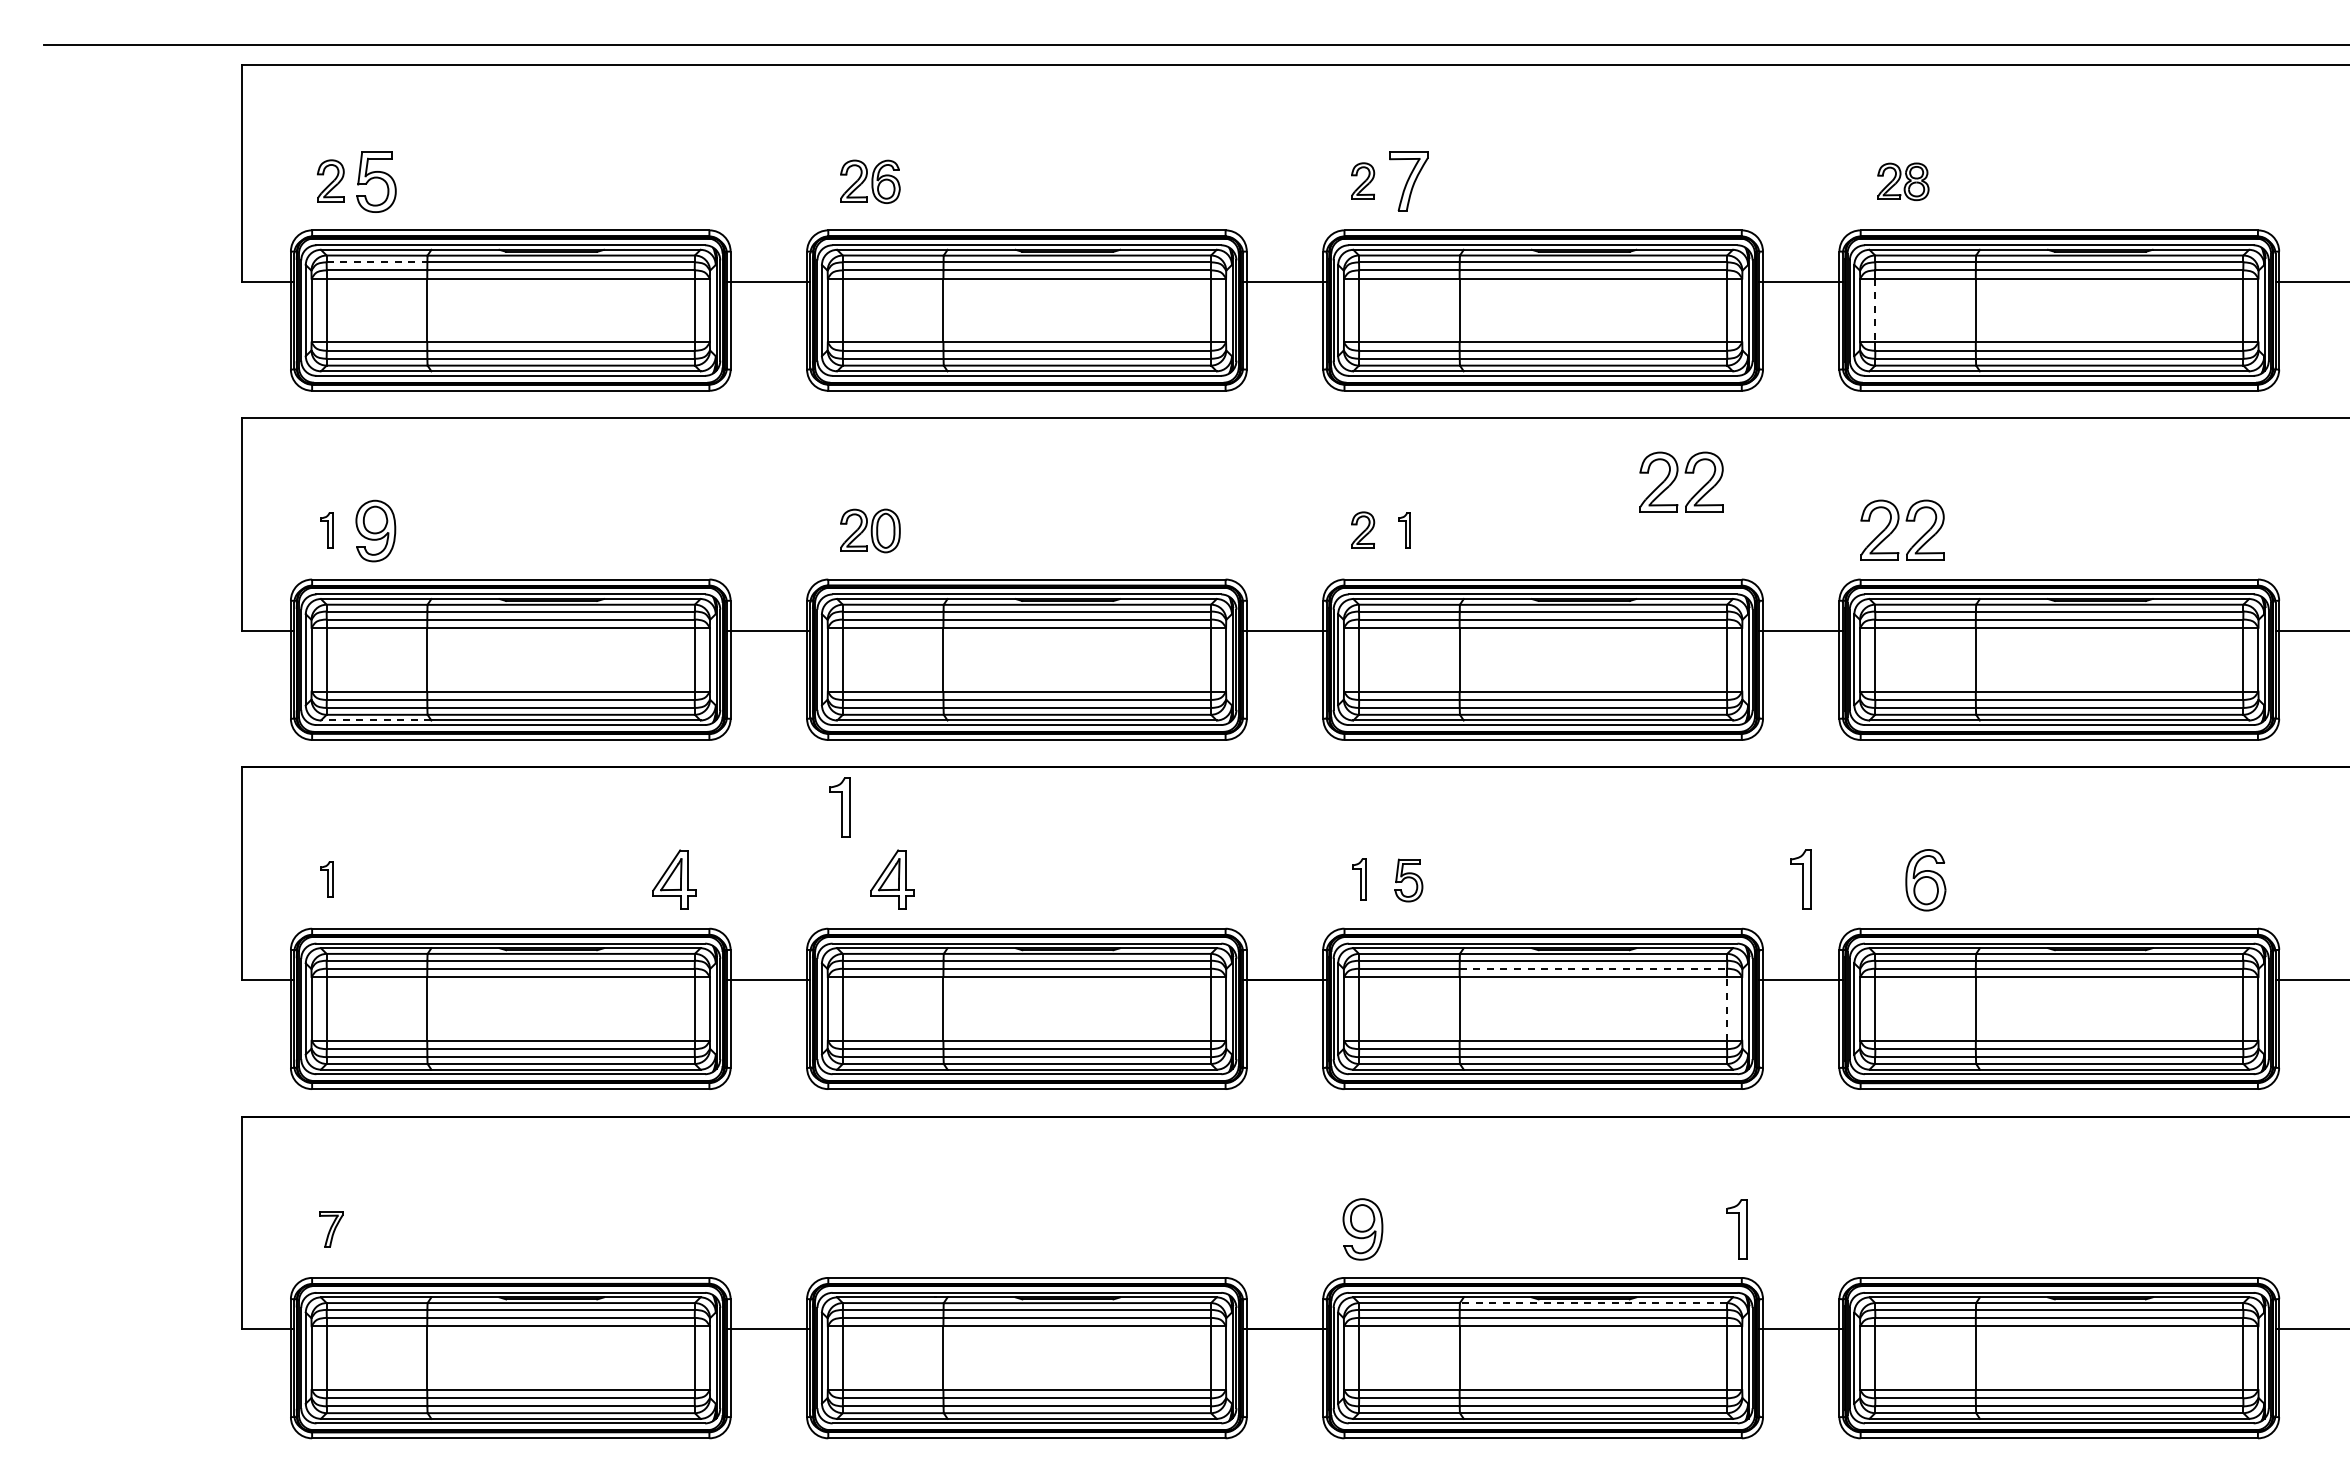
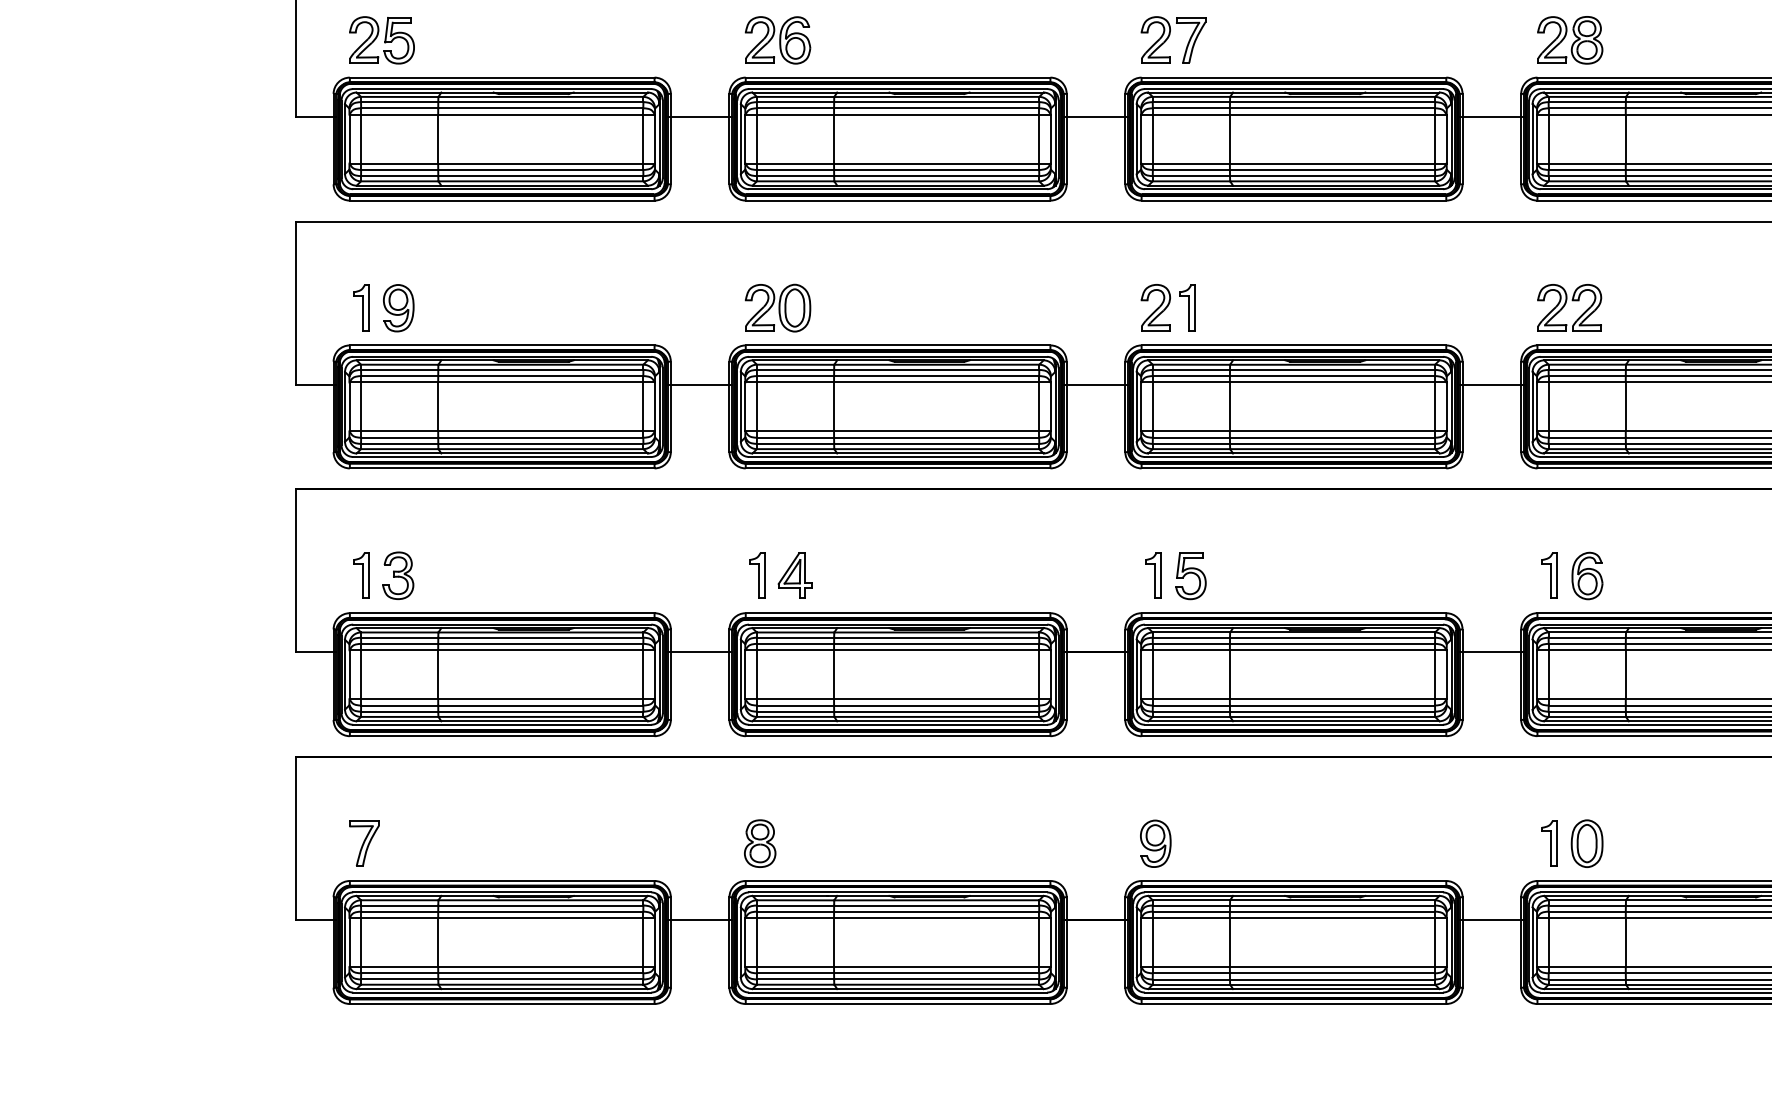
part: (330, 180) -> (363, 39), size x1.43
part: (1362, 180) -> (1155, 39), size x1.67
part: (870, 181) -> (778, 40), size x1.43
part: (1903, 181) -> (1570, 40), size x1.67
line: (377, 262) -> (400, 102), dashed -> solid
line: (1875, 310) -> (1548, 139), dashed -> solid
part: (1681, 481) -> (1400, 270), removed
part: (1362, 529) -> (1155, 307), size x1.67
part: (326, 530) -> (360, 307), size x1.67
part: (870, 530) -> (778, 307), size x1.43
part: (1404, 530) -> (1187, 307), size x1.67
line: (375, 720) -> (398, 453), dashed -> solid
part: (839, 807) -> (756, 575), moved
part: (326, 879) -> (360, 575), size x1.67
part: (374, 879) -> (397, 575), added
part: (674, 879) -> (627, 575), removed
part: (1359, 879) -> (1153, 575), size x1.43
part: (1800, 879) -> (1548, 575), moved
part: (1408, 880) -> (1190, 576), size x1.43
line: (1593, 968) -> (1332, 643), dashed -> solid
line: (1727, 1008) -> (1435, 674), dashed -> solid
part: (846, 1228) -> (759, 843), added
part: (1925, 1228) -> (1587, 843), added
part: (331, 1229) -> (364, 843), size x1.67
part: (1736, 1229) -> (1548, 843), moved
line: (1593, 1303) -> (1332, 900), dashed -> solid

